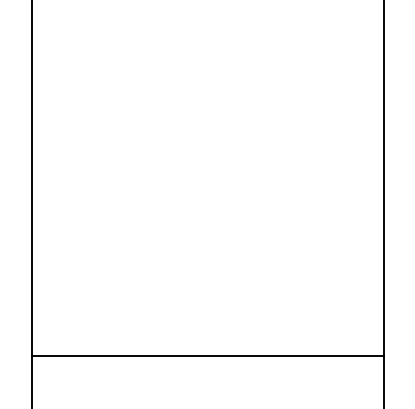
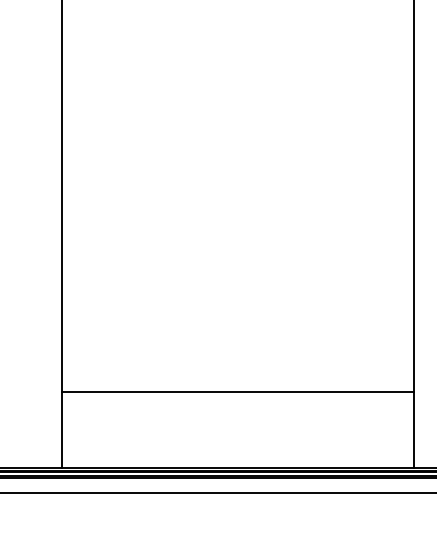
line: (207, 355) -> (237, 391), moved

